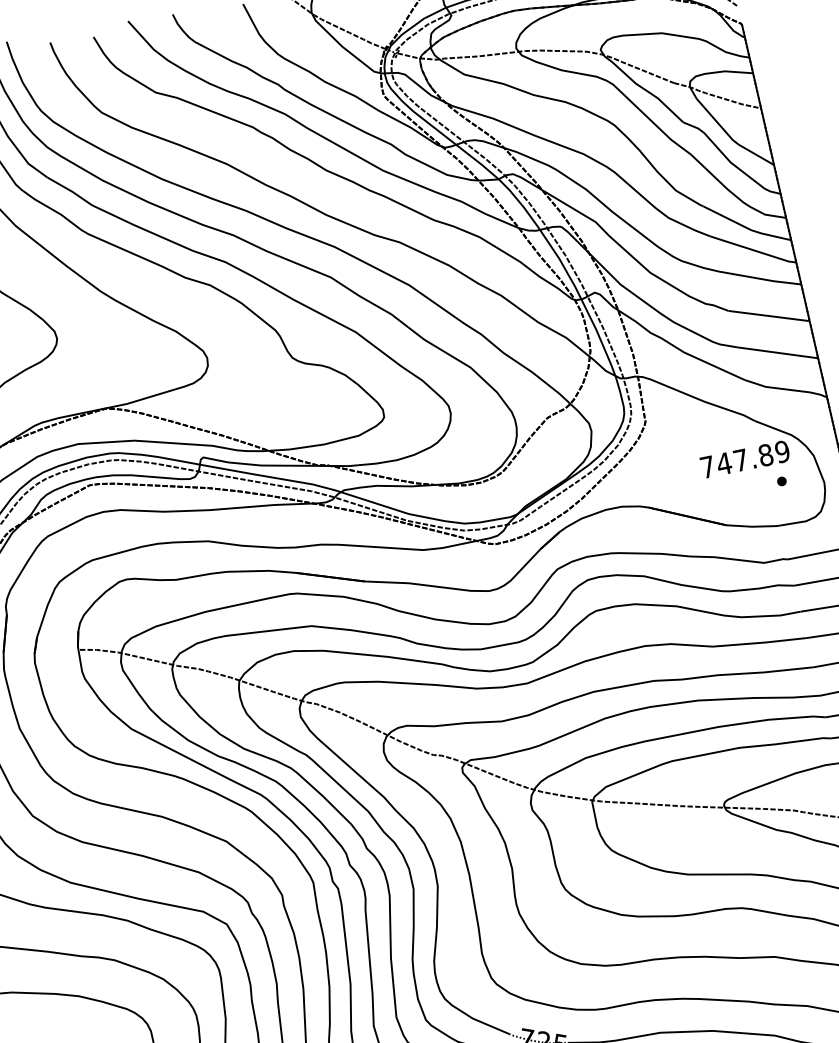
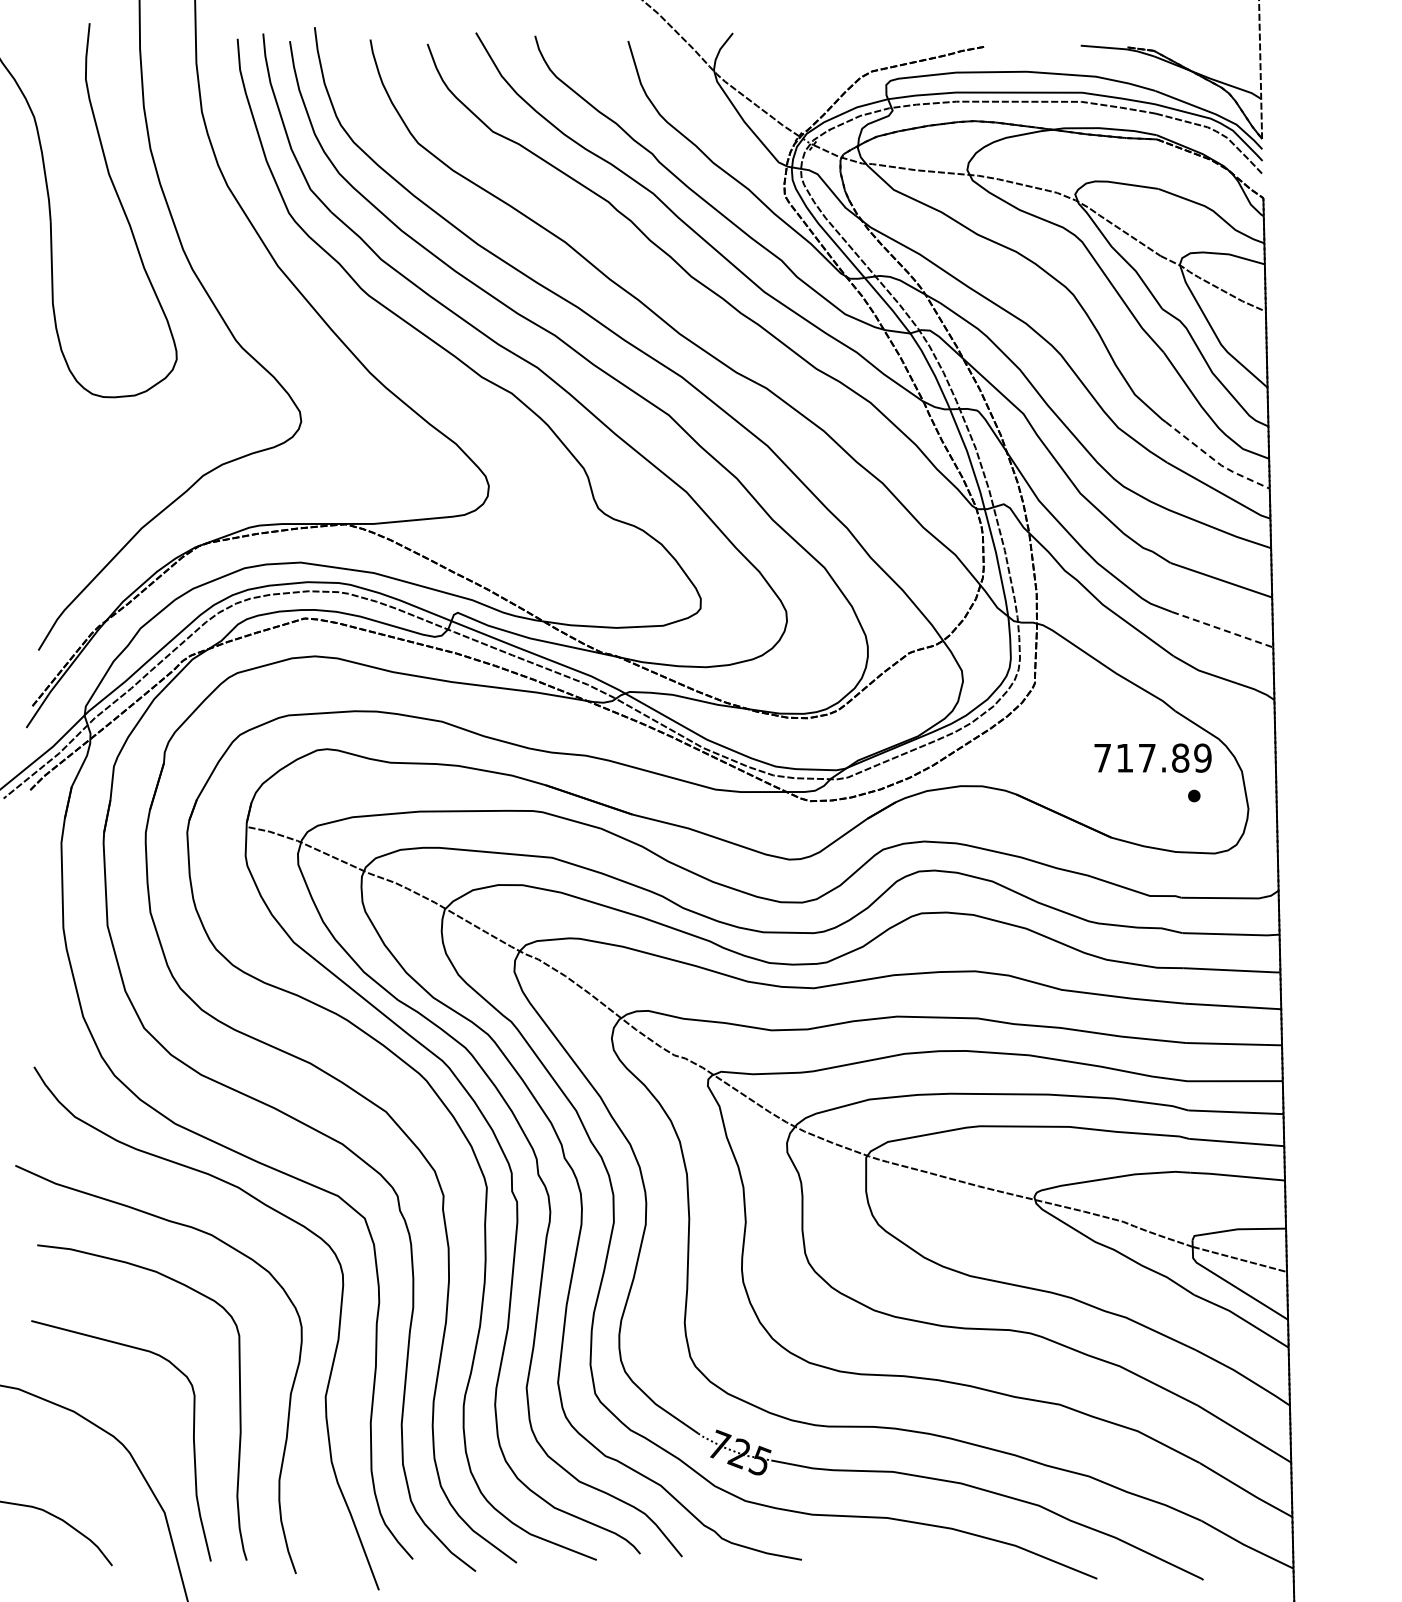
line: (746, 228) -> (1215, 461), solid -> dashed
line: (777, 352) -> (1222, 629), solid -> dashed
text: (724, 464) -> (1124, 758), 747.89 -> 717.89

